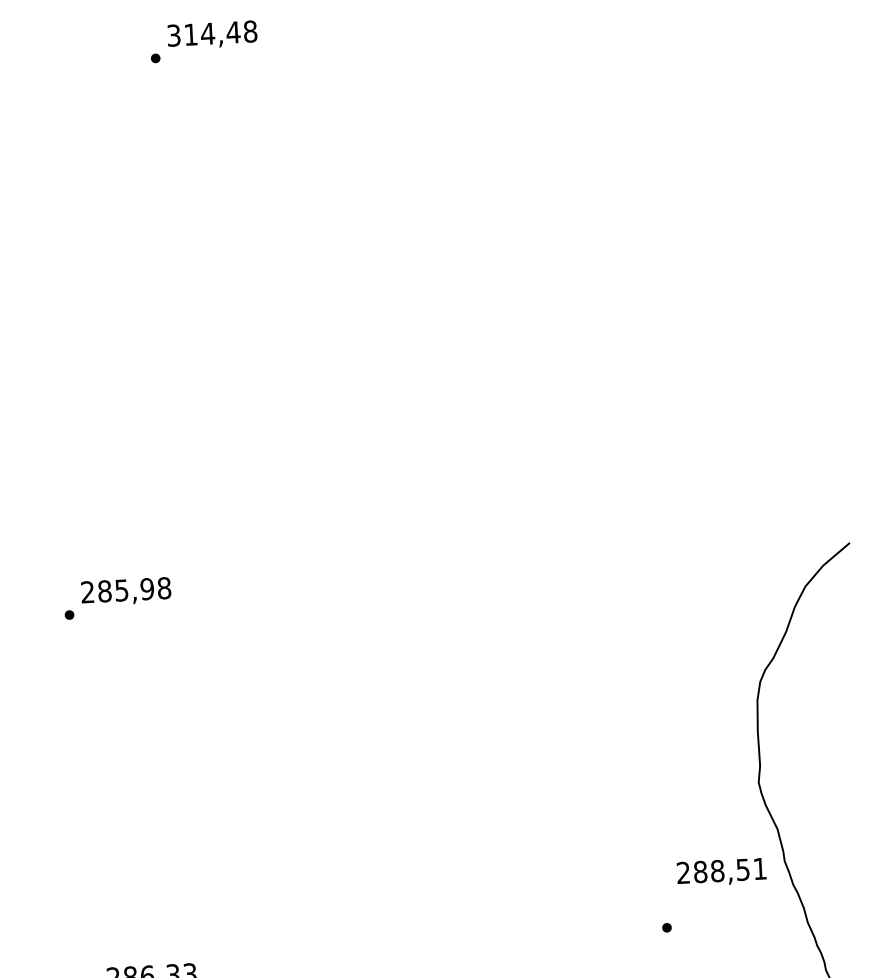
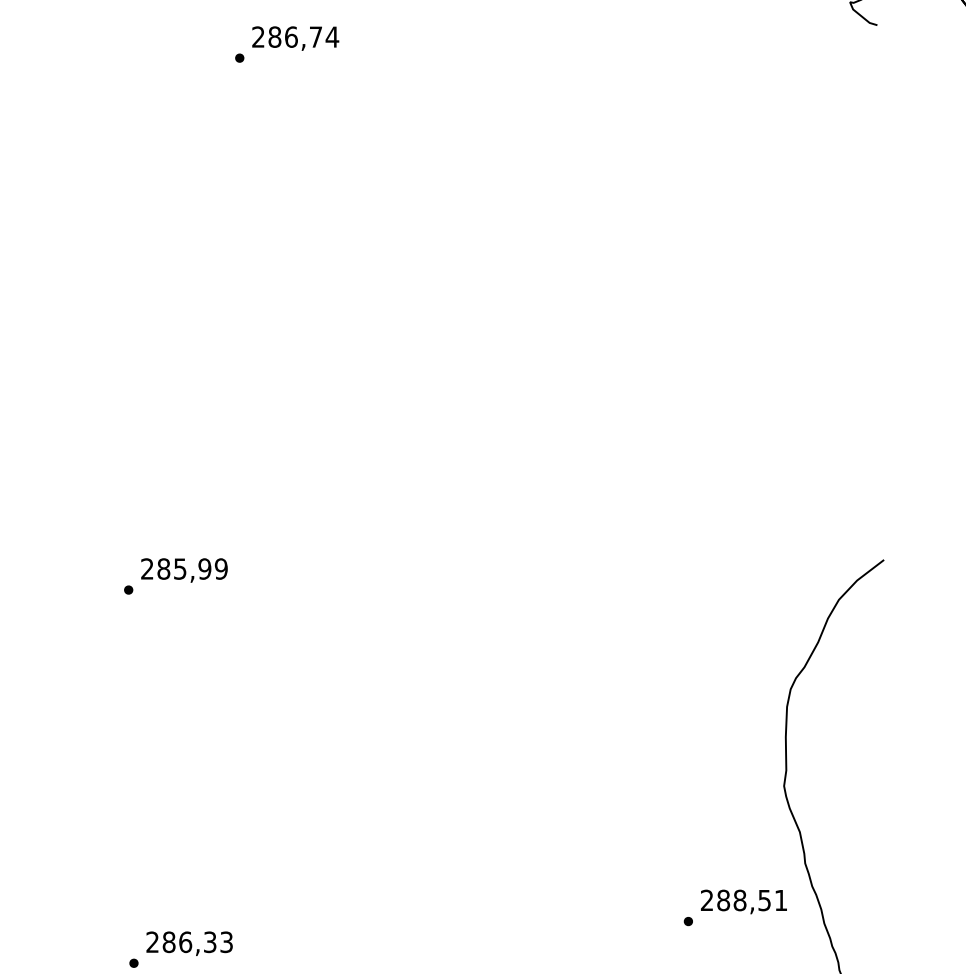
text: (212, 32) -> (295, 36), 314,48 -> 286,74
text: (163, 587) -> (220, 568), 285,98 -> 285,99
text: (721, 871) -> (743, 901), moved

